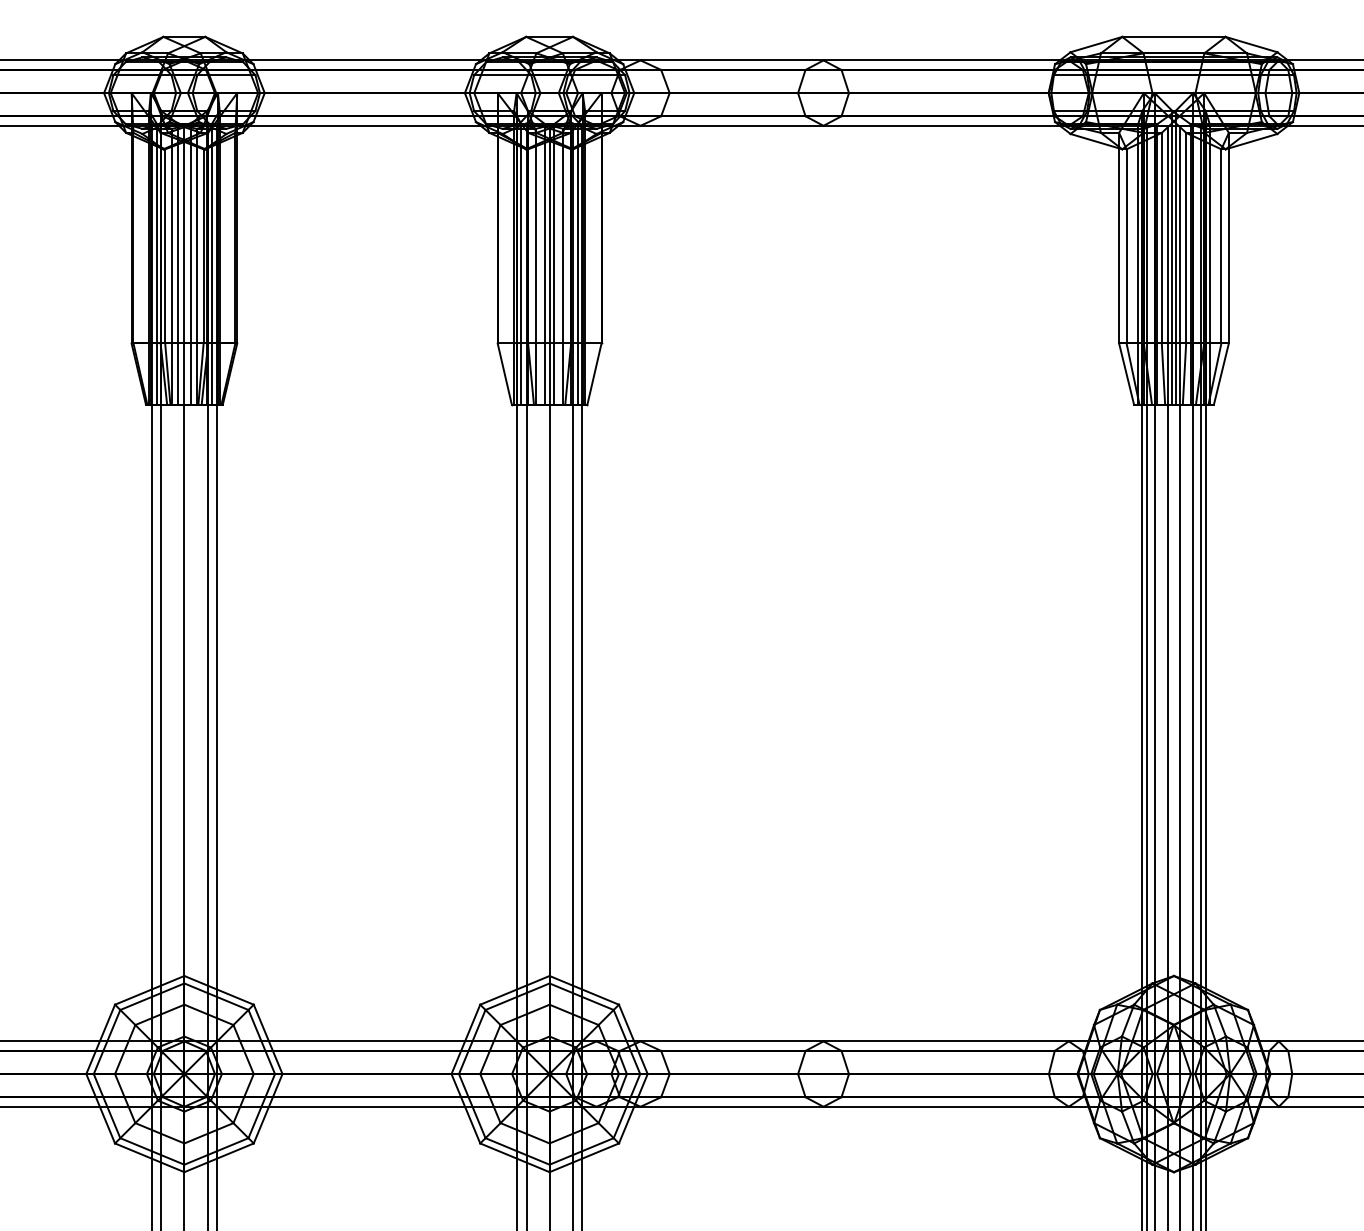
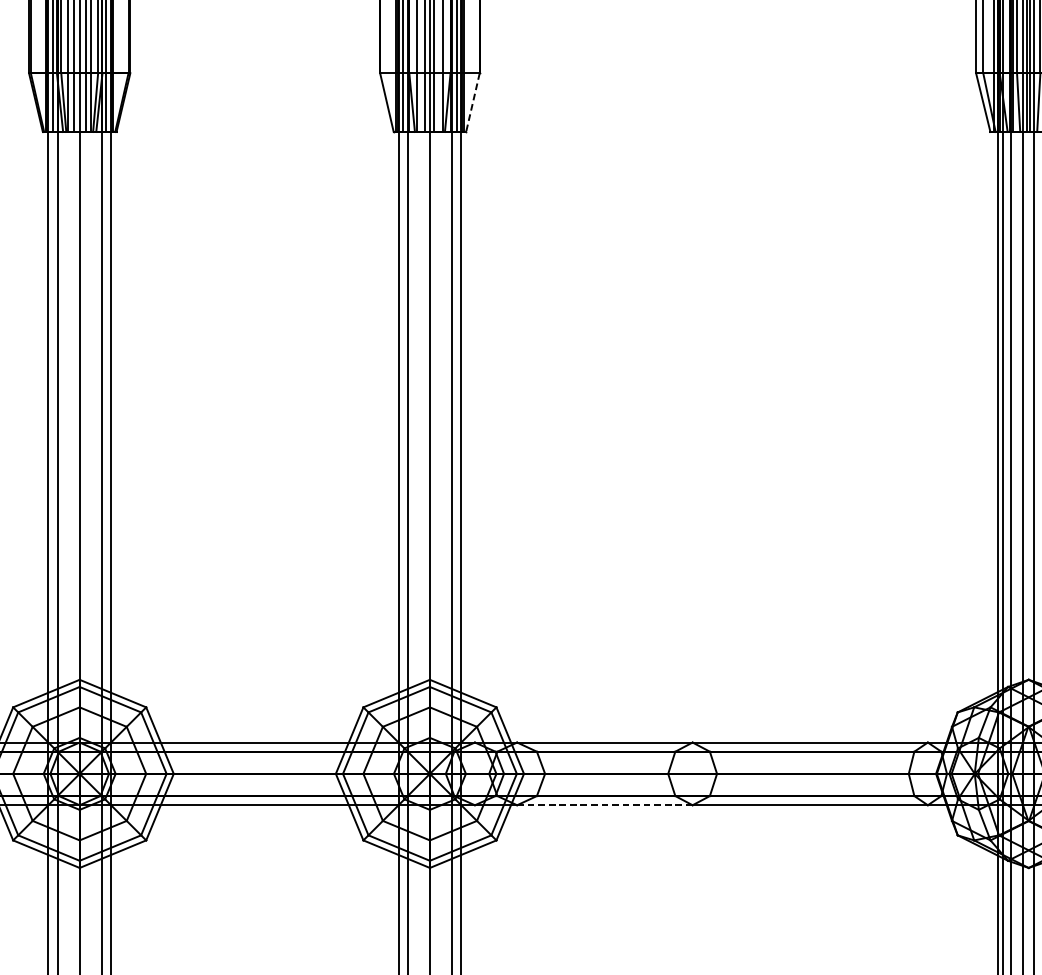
line: (594, 374) -> (472, 102), solid -> dashed
line: (731, 1106) -> (604, 804), solid -> dashed

